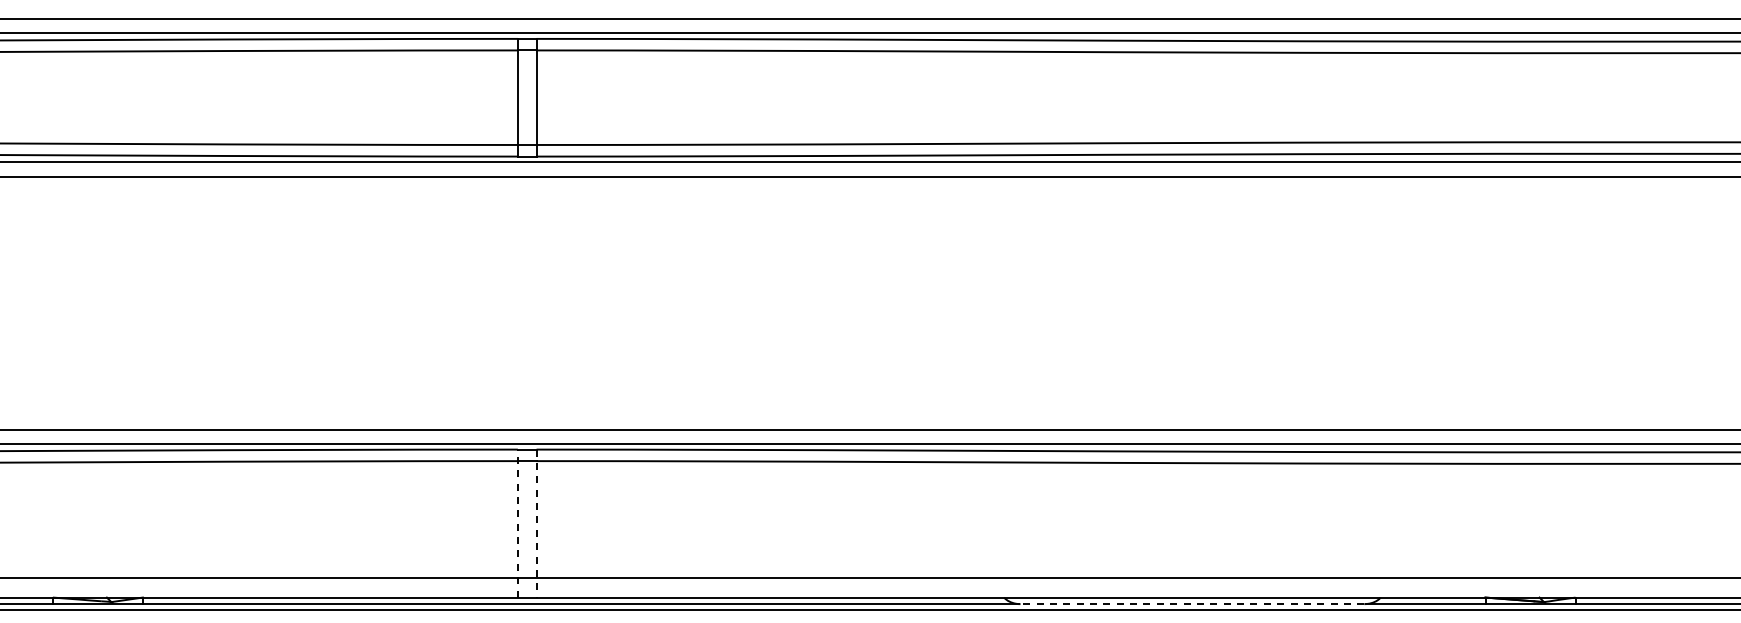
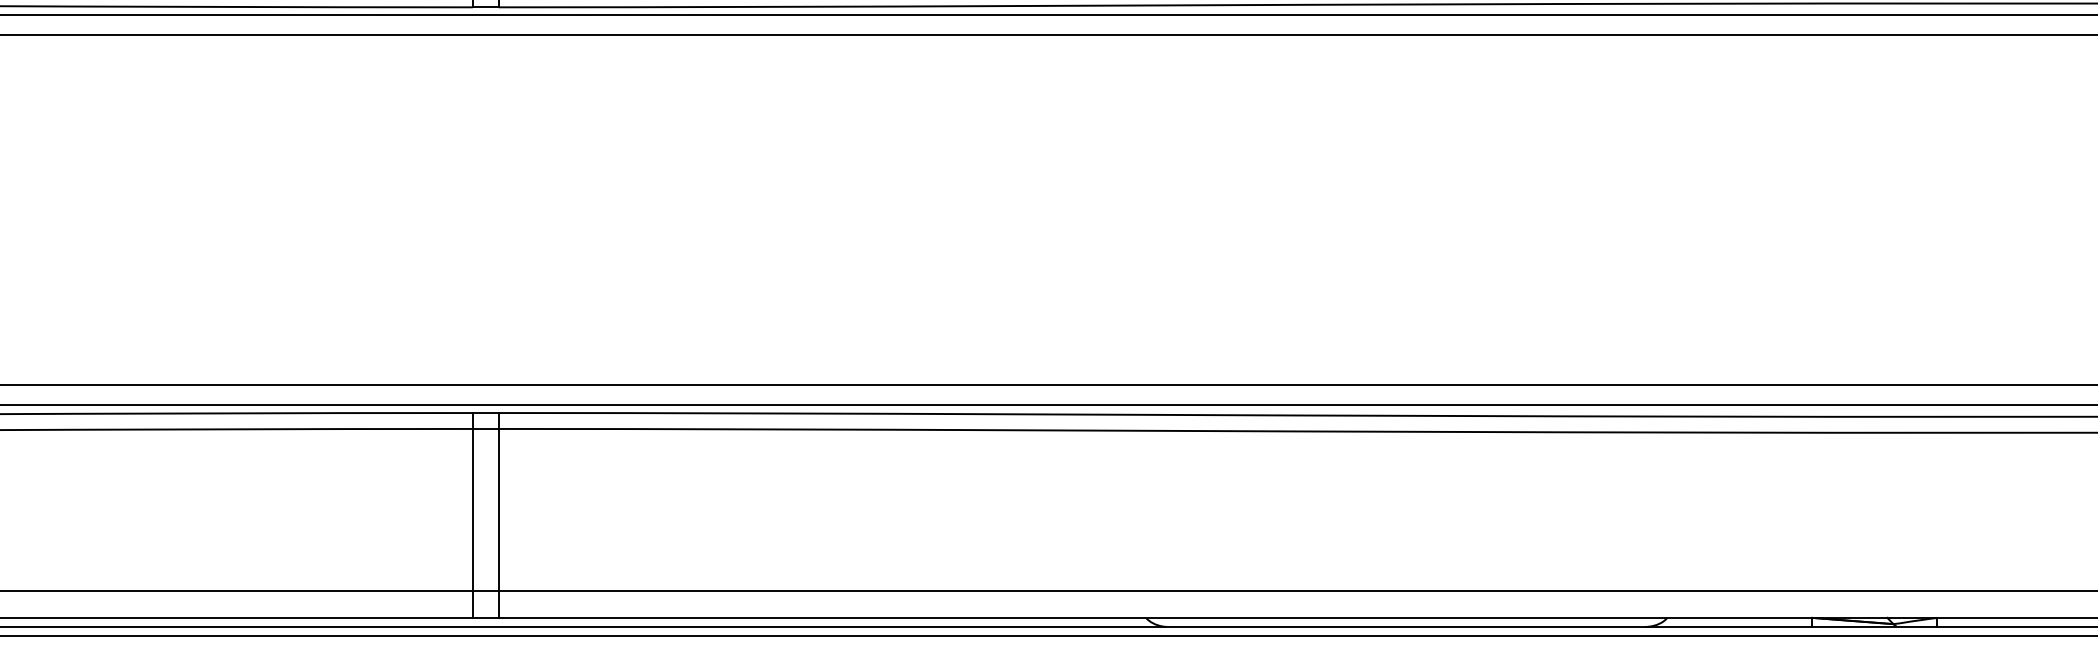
line: (517, 523) -> (472, 515), dashed -> solid
line: (536, 523) -> (498, 515), dashed -> solid
line: (1192, 604) -> (1406, 627), dashed -> solid

